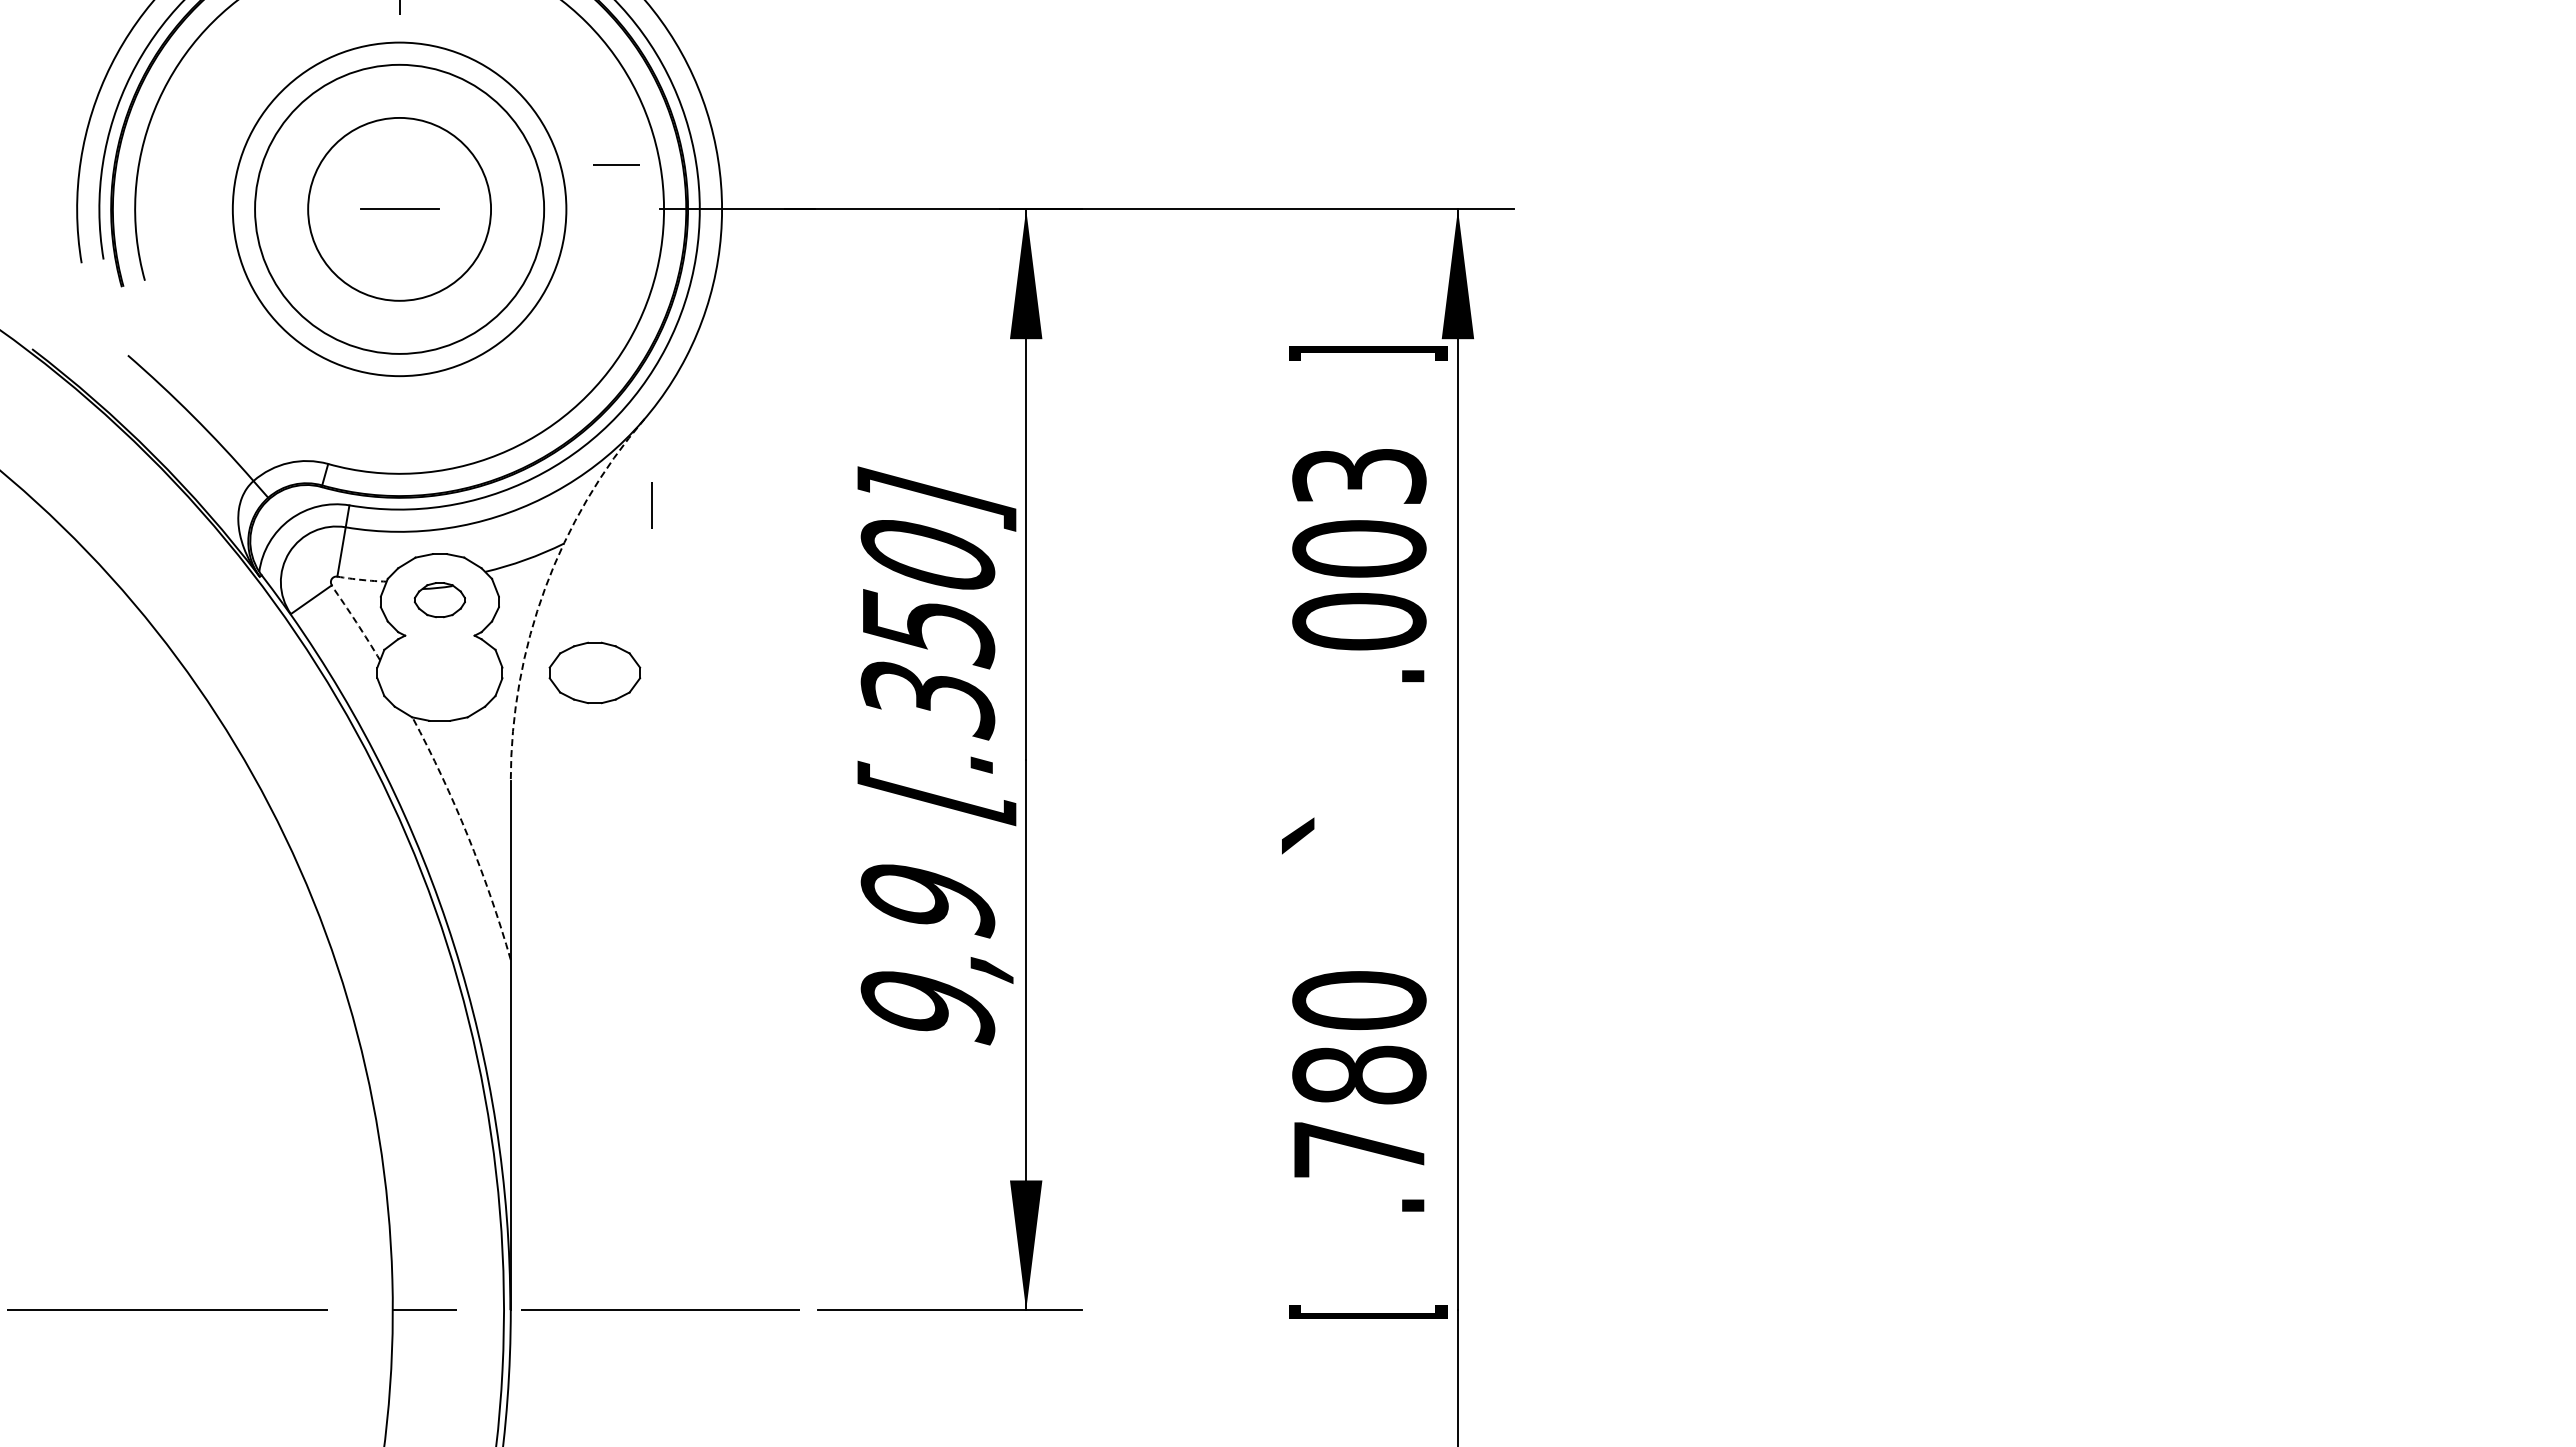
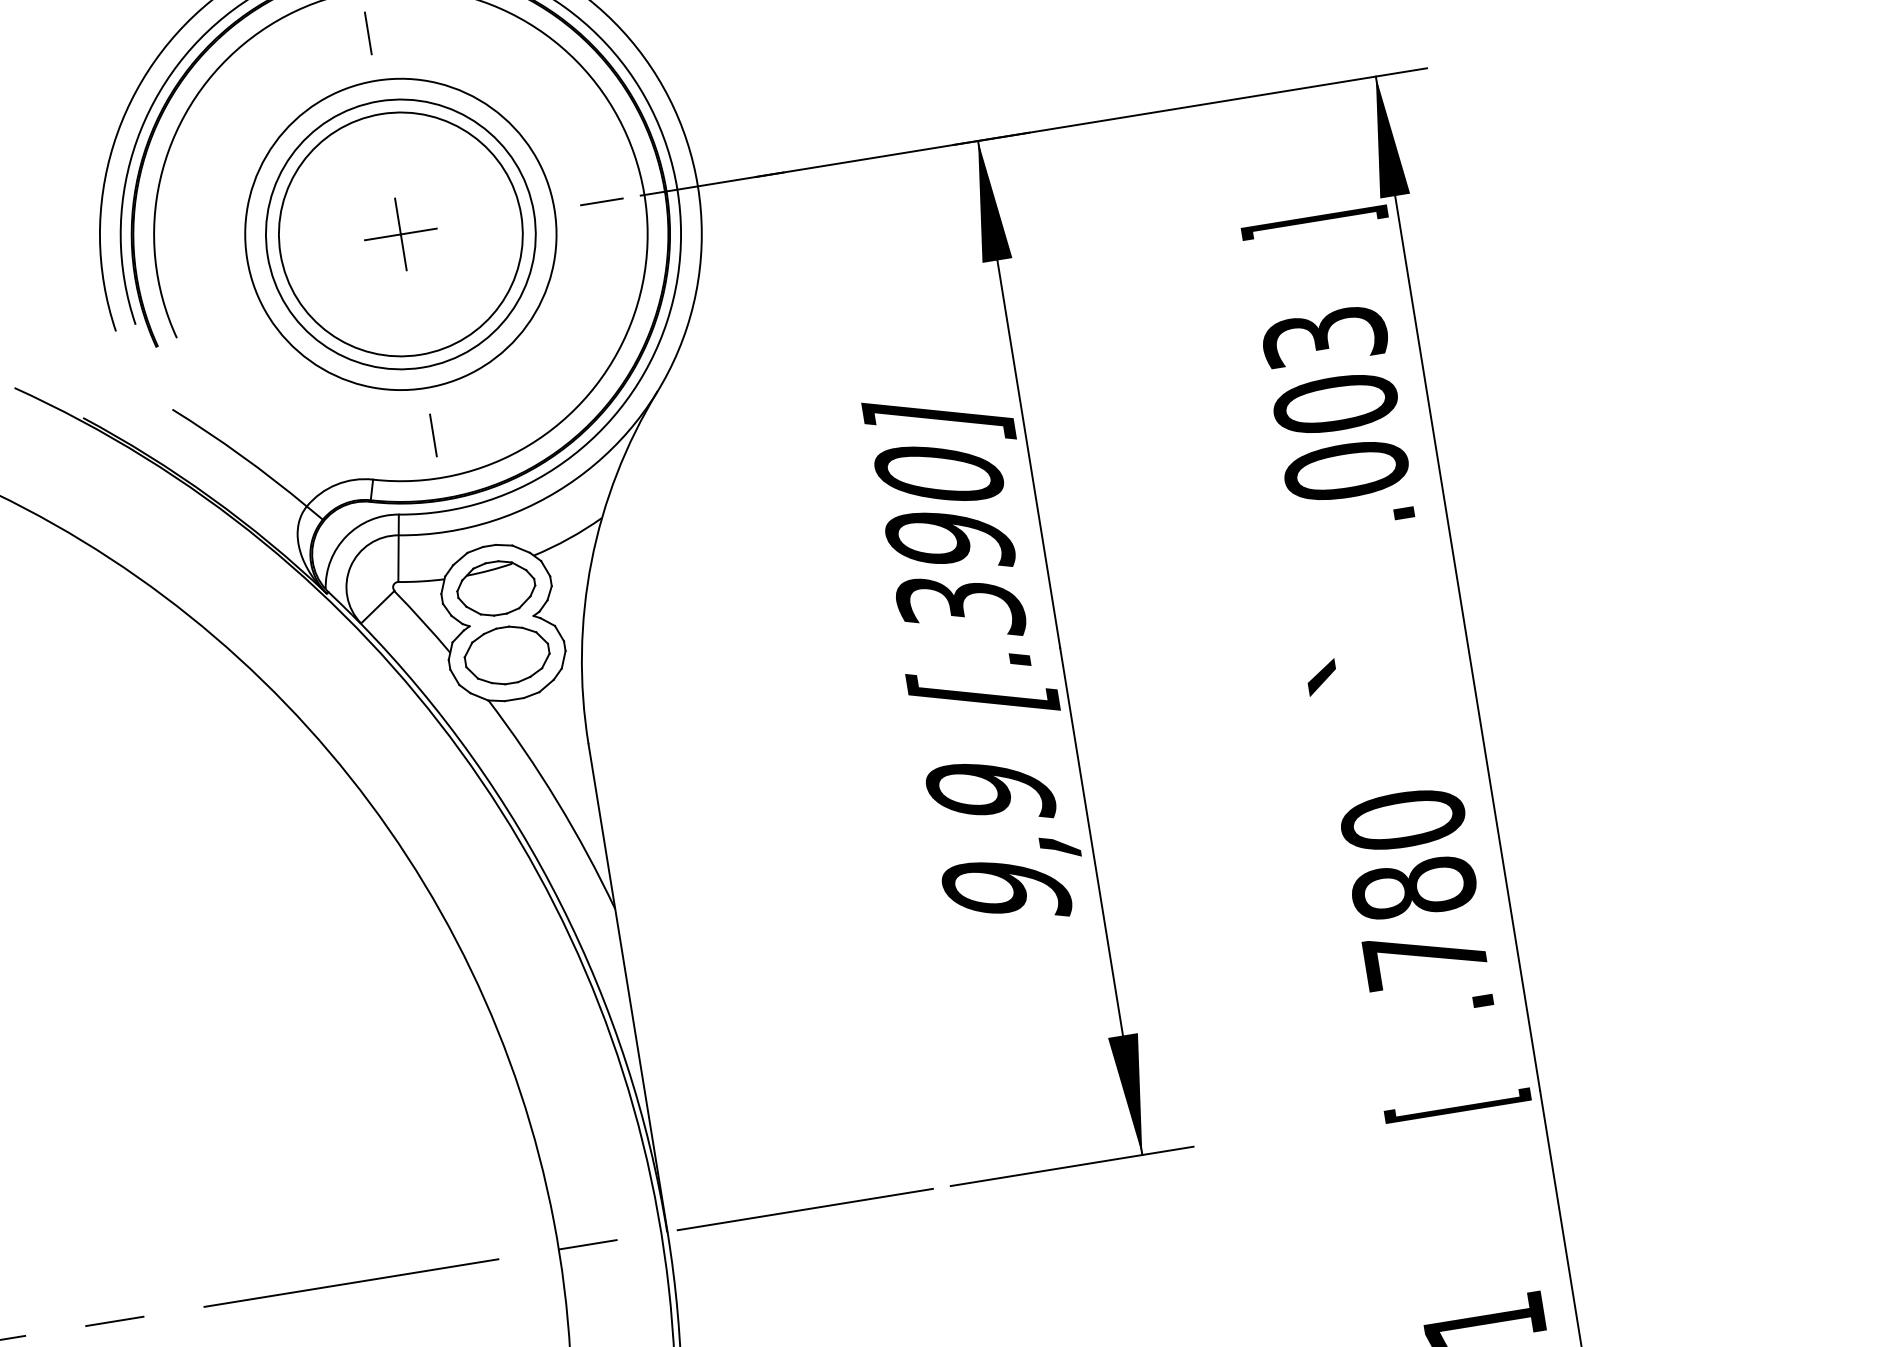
line: (616, 164) -> (601, 201), moved
circle: (399, 209) -> (400, 234), size x1.43
line: (399, 209) -> (400, 234), added
line: (651, 505) -> (433, 435), moved
arc: (361, 579) -> (421, 581), dashed -> solid
arc: (545, 588) -> (591, 561), dashed -> solid
part: (439, 599) -> (495, 587), size x1.67
arc: (356, 622) -> (422, 621), dashed -> solid
text: (927, 629) -> (949, 542), [.350] -> [.390]
part: (594, 672) -> (506, 655), moved
arc: (467, 836) -> (556, 802), dashed -> solid

